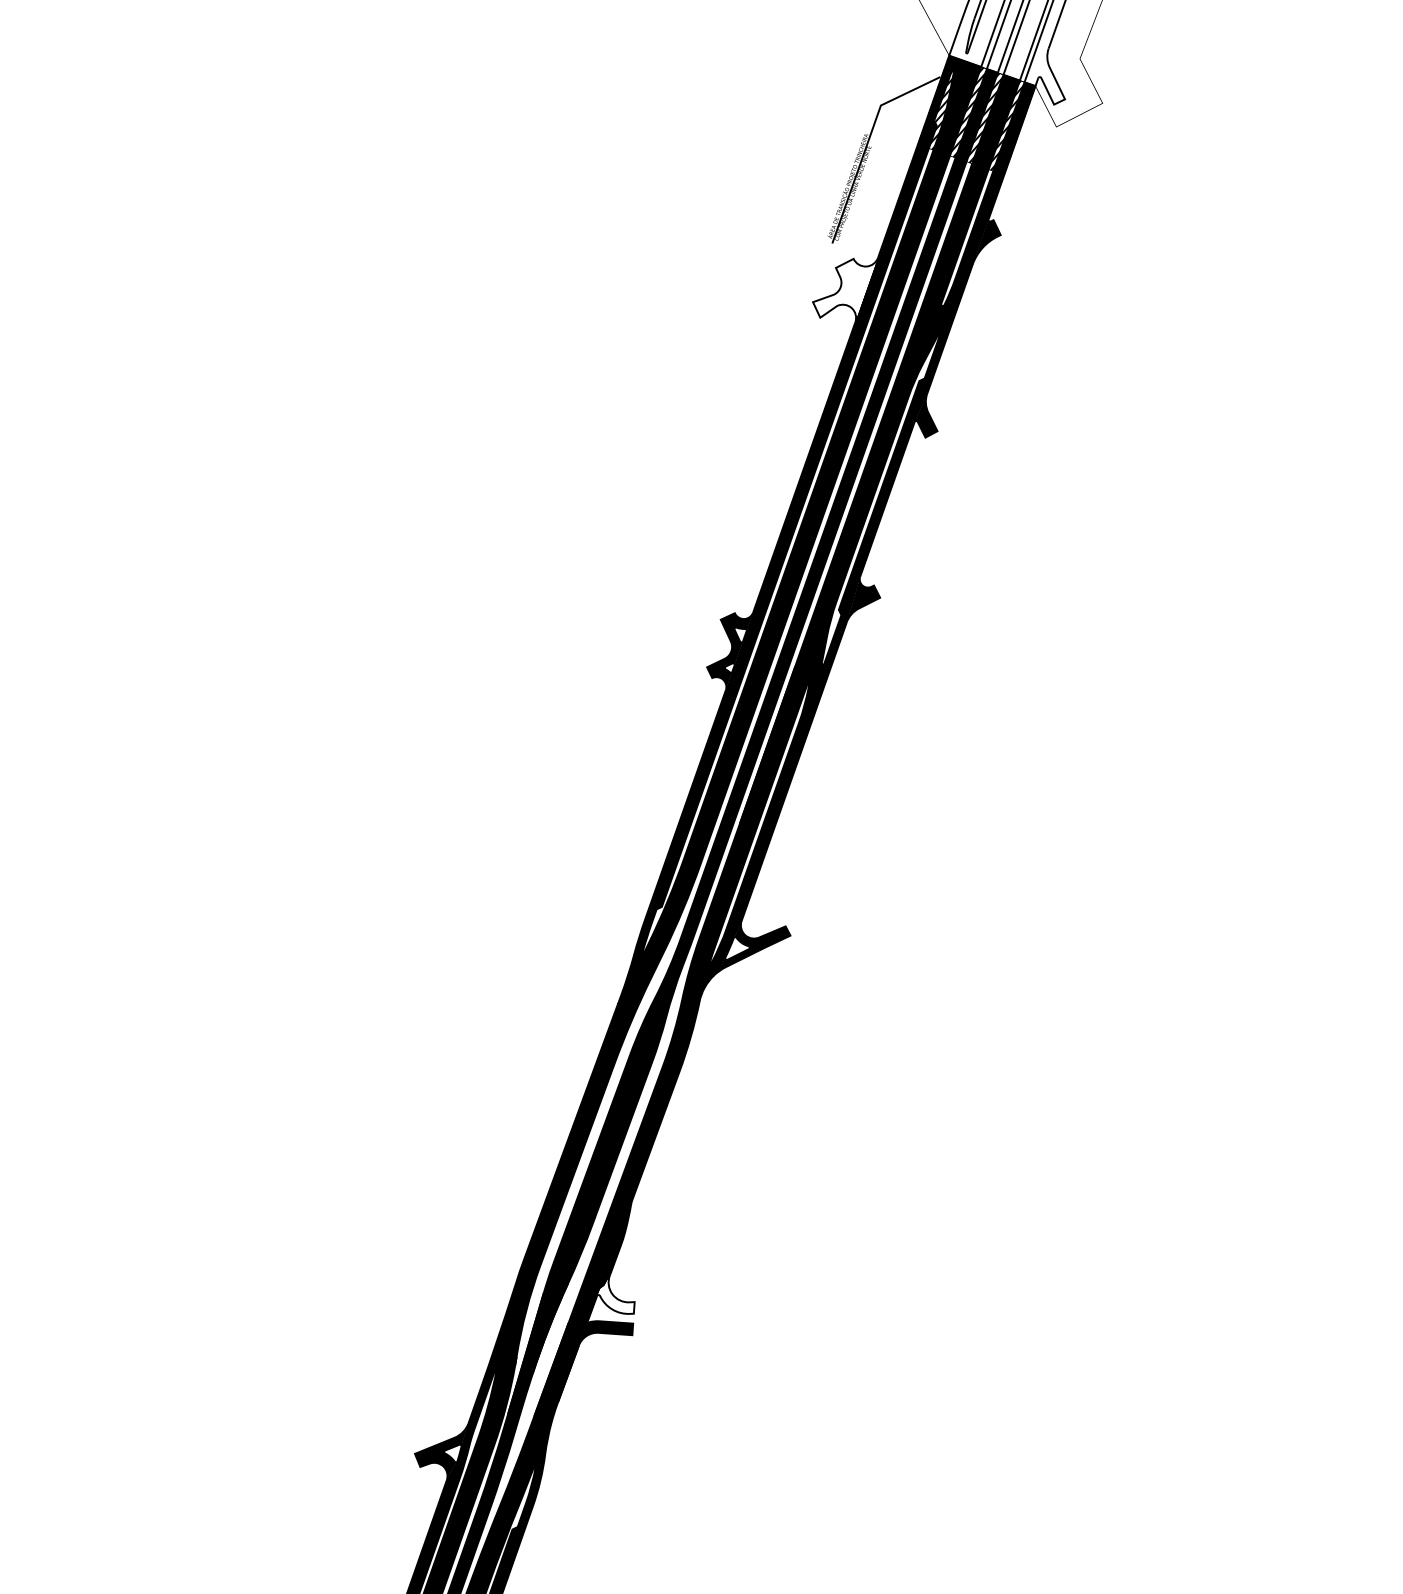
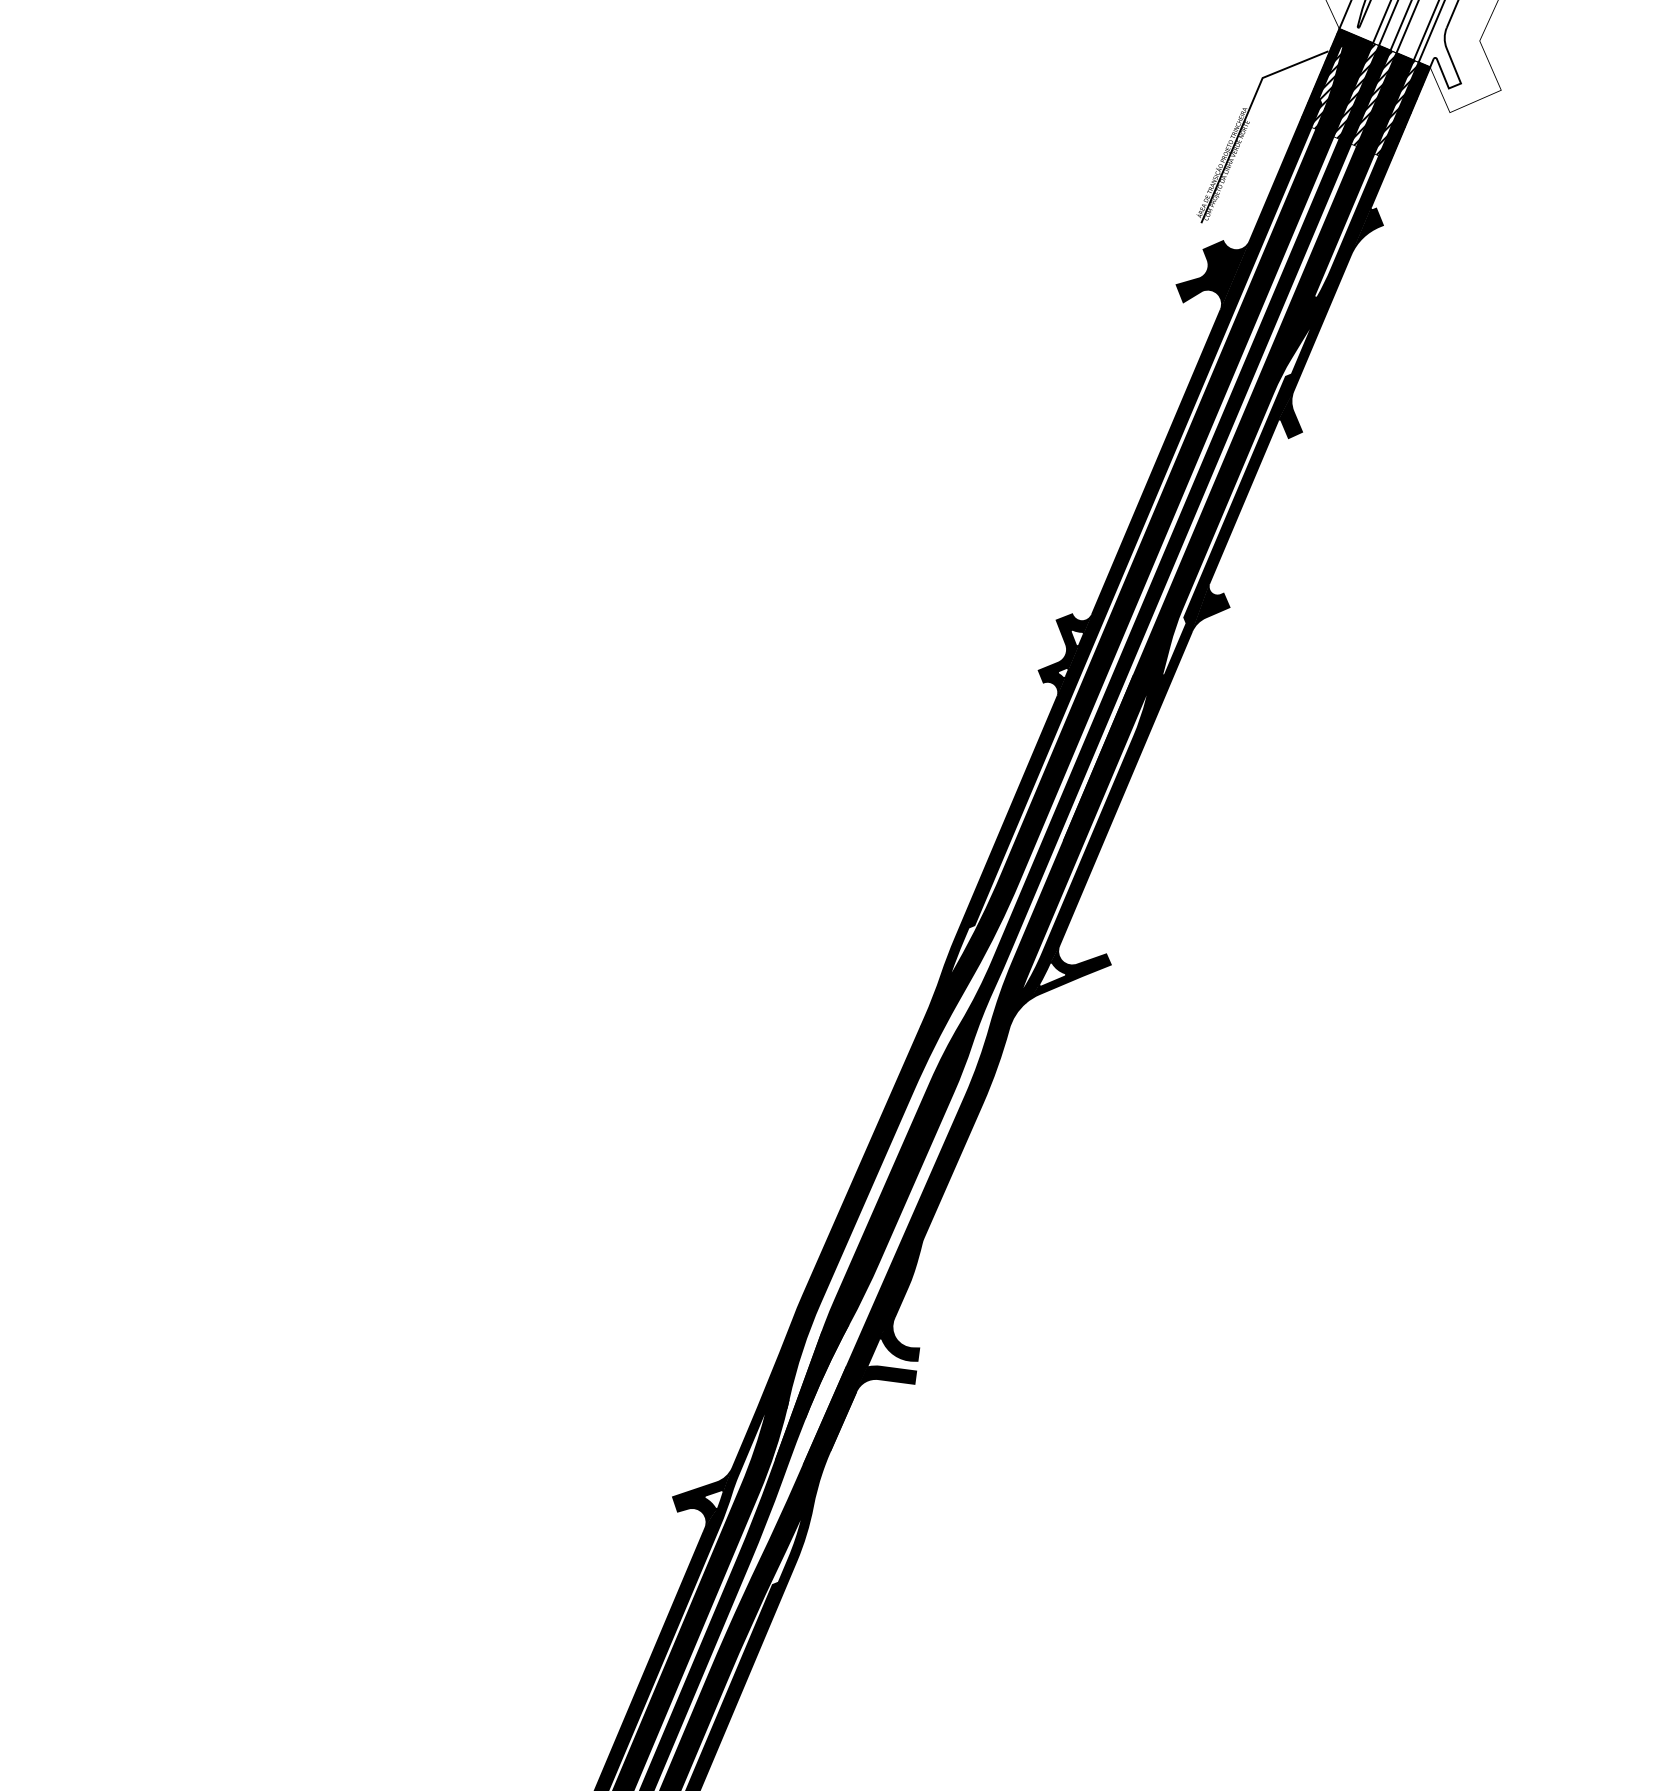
fill: (845, 291) -> (1212, 275), added
fill: (615, 1294) -> (899, 1338), added

